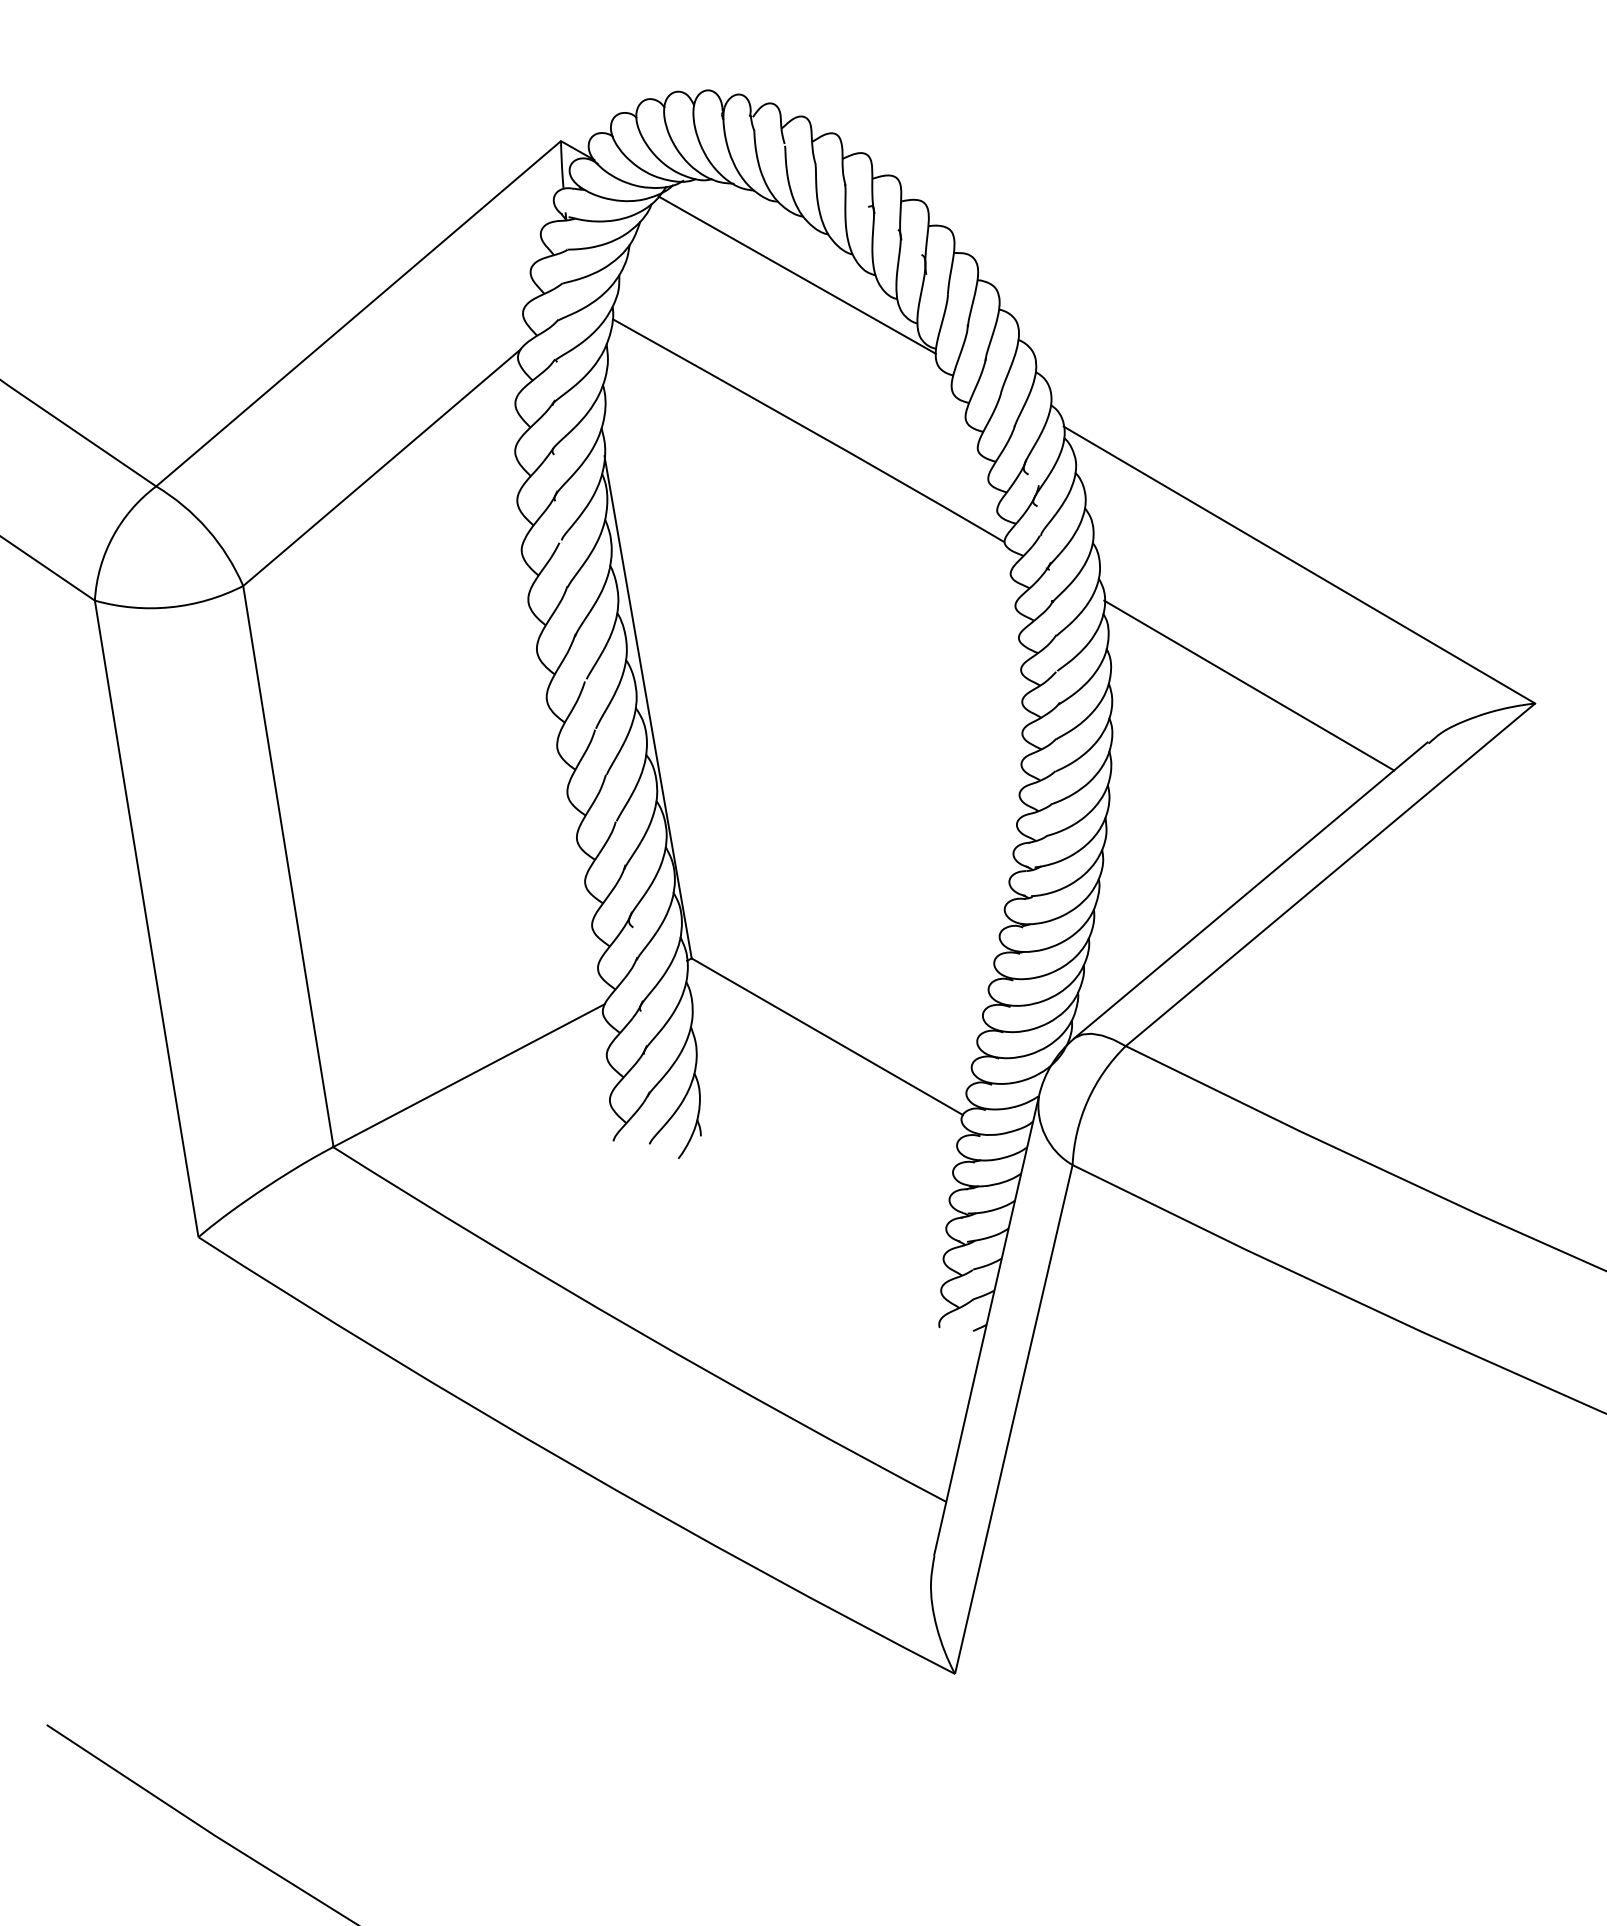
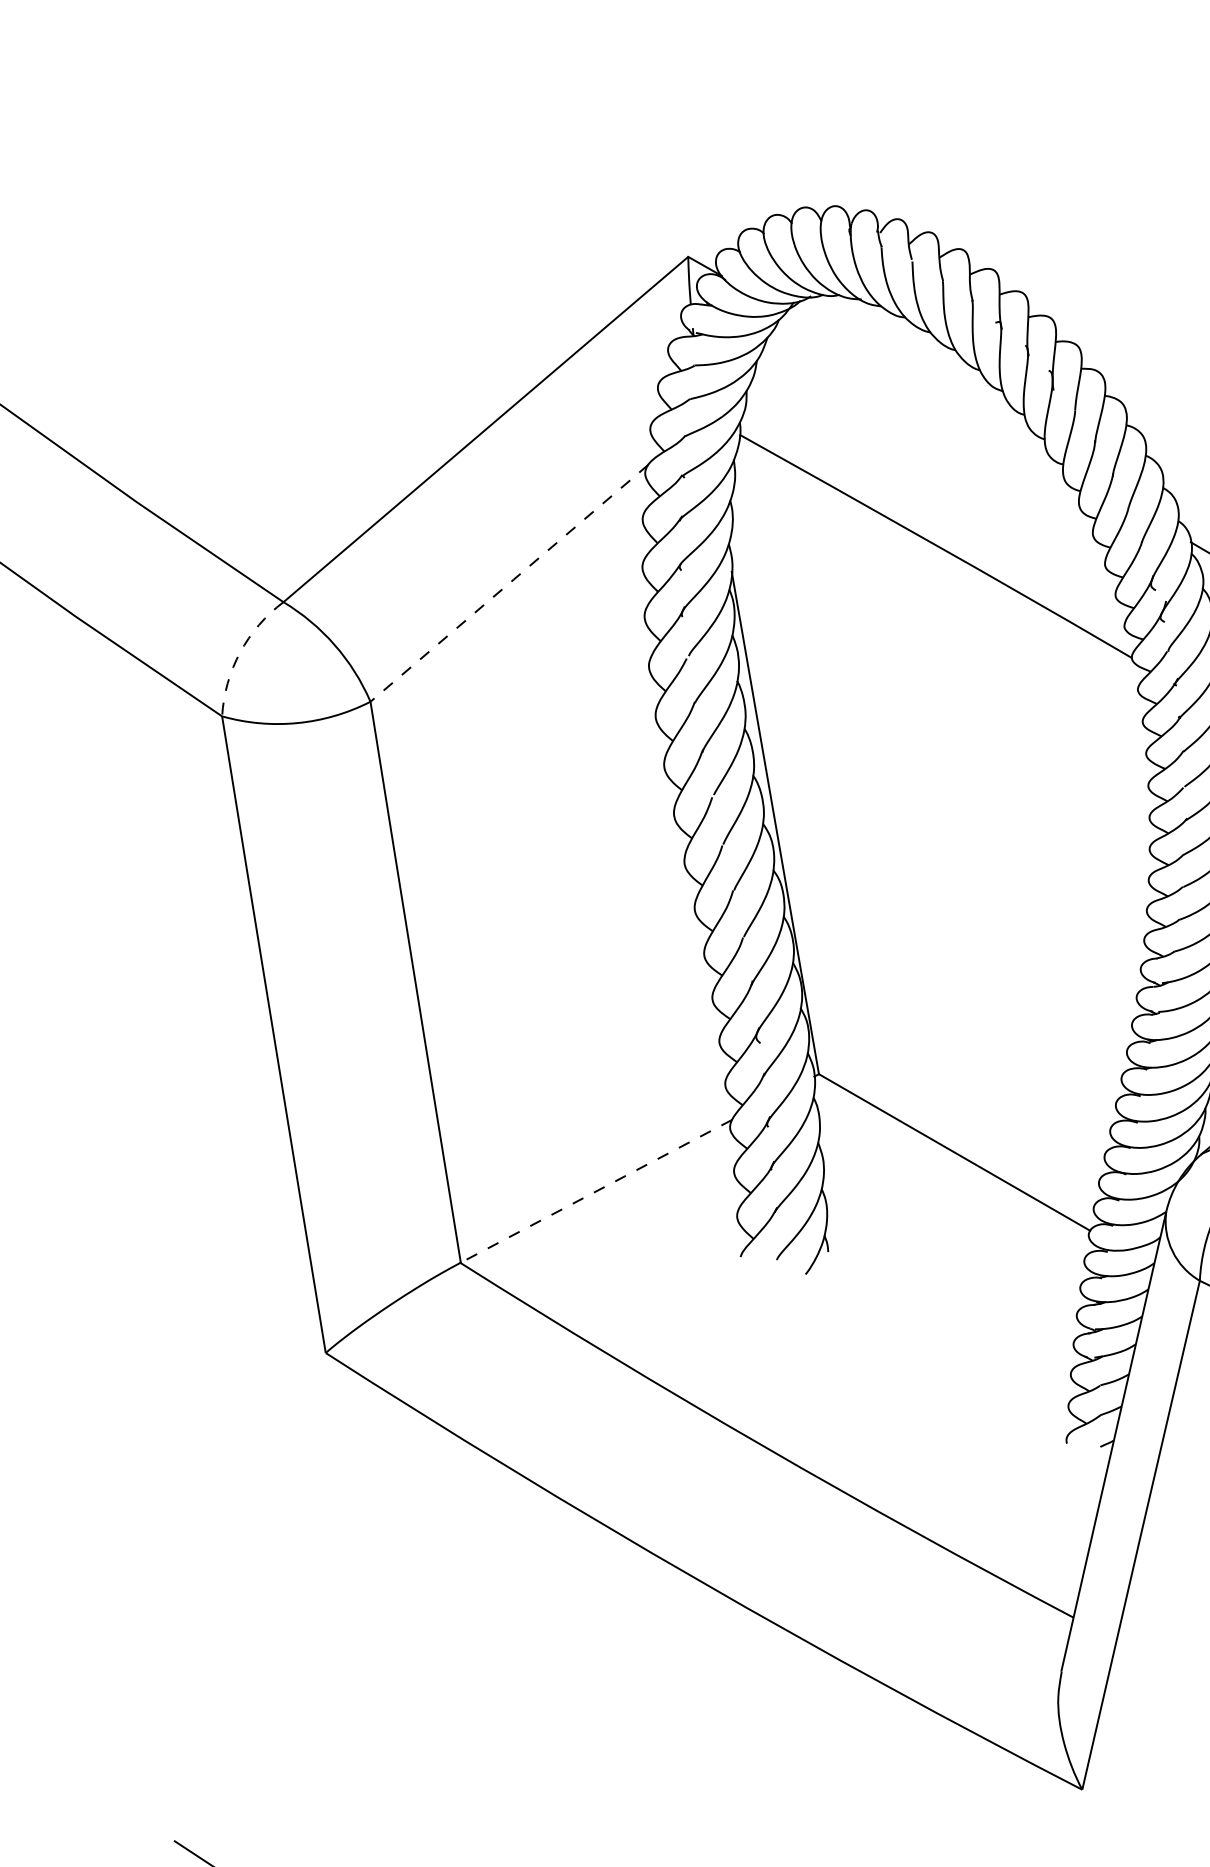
line: (796, 274) -> (923, 390), removed
line: (382, 467) -> (509, 583), solid -> dashed
arc: (112, 536) -> (239, 652), solid -> dashed
line: (468, 1075) -> (595, 1191), solid -> dashed

